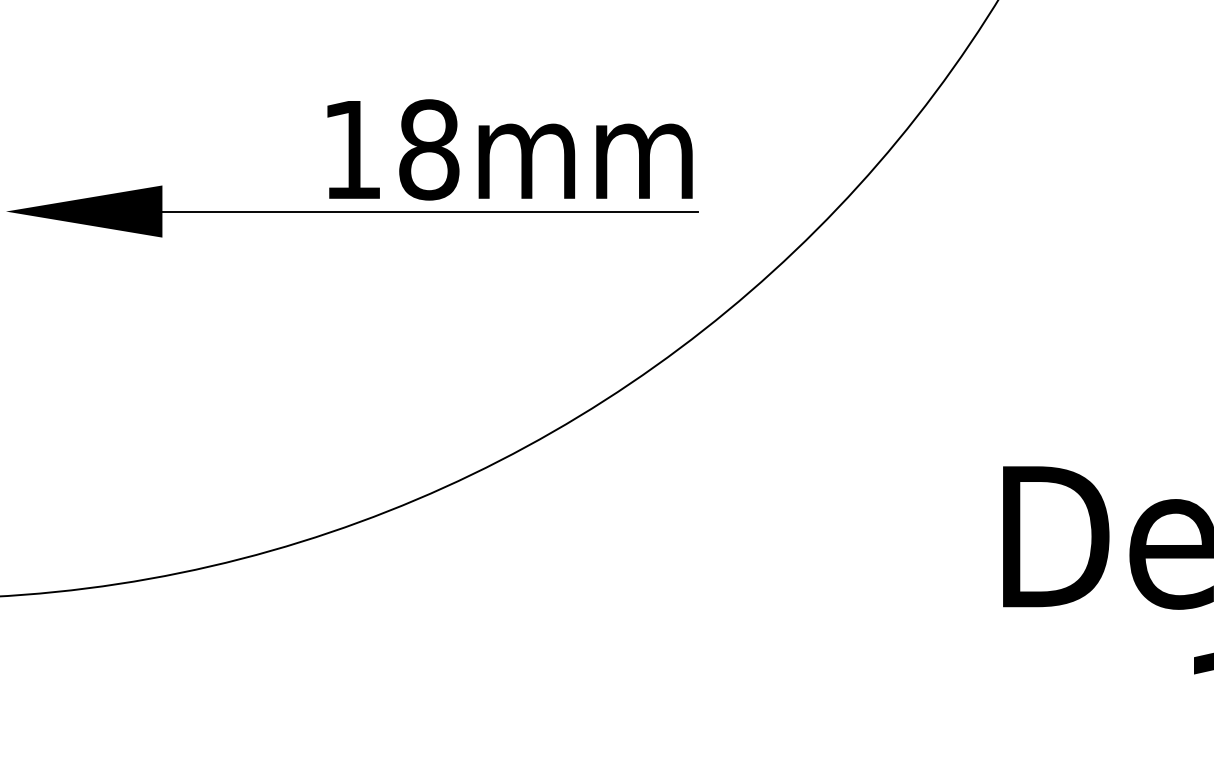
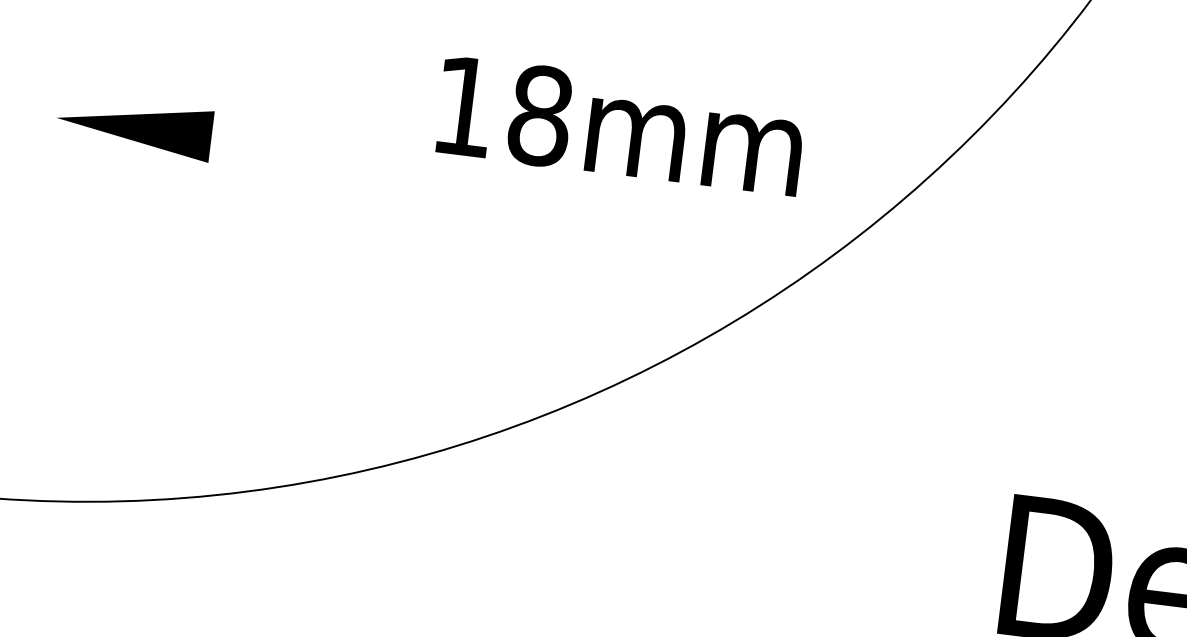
text: (509, 149) -> (620, 125), moved
line: (430, 211) -> (477, 170), removed

